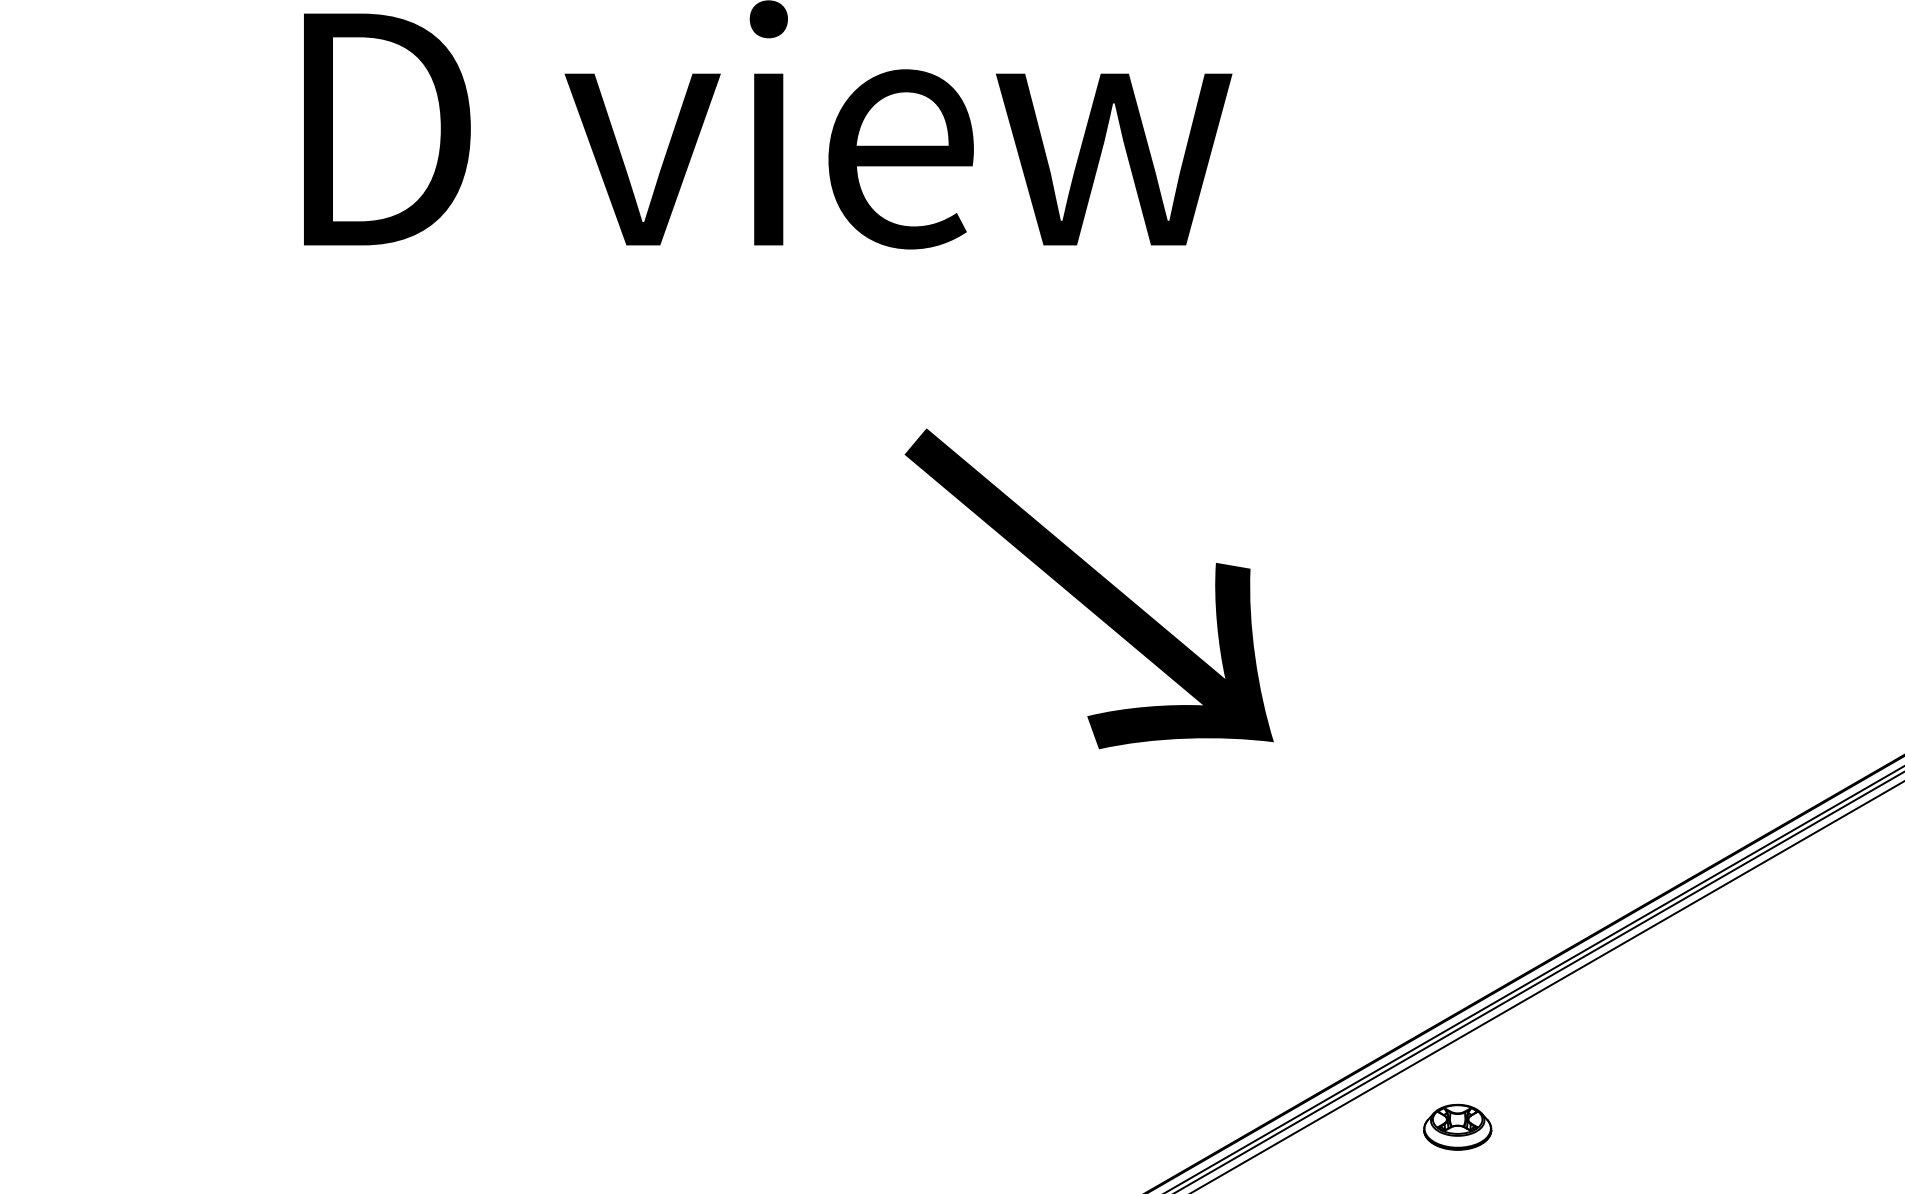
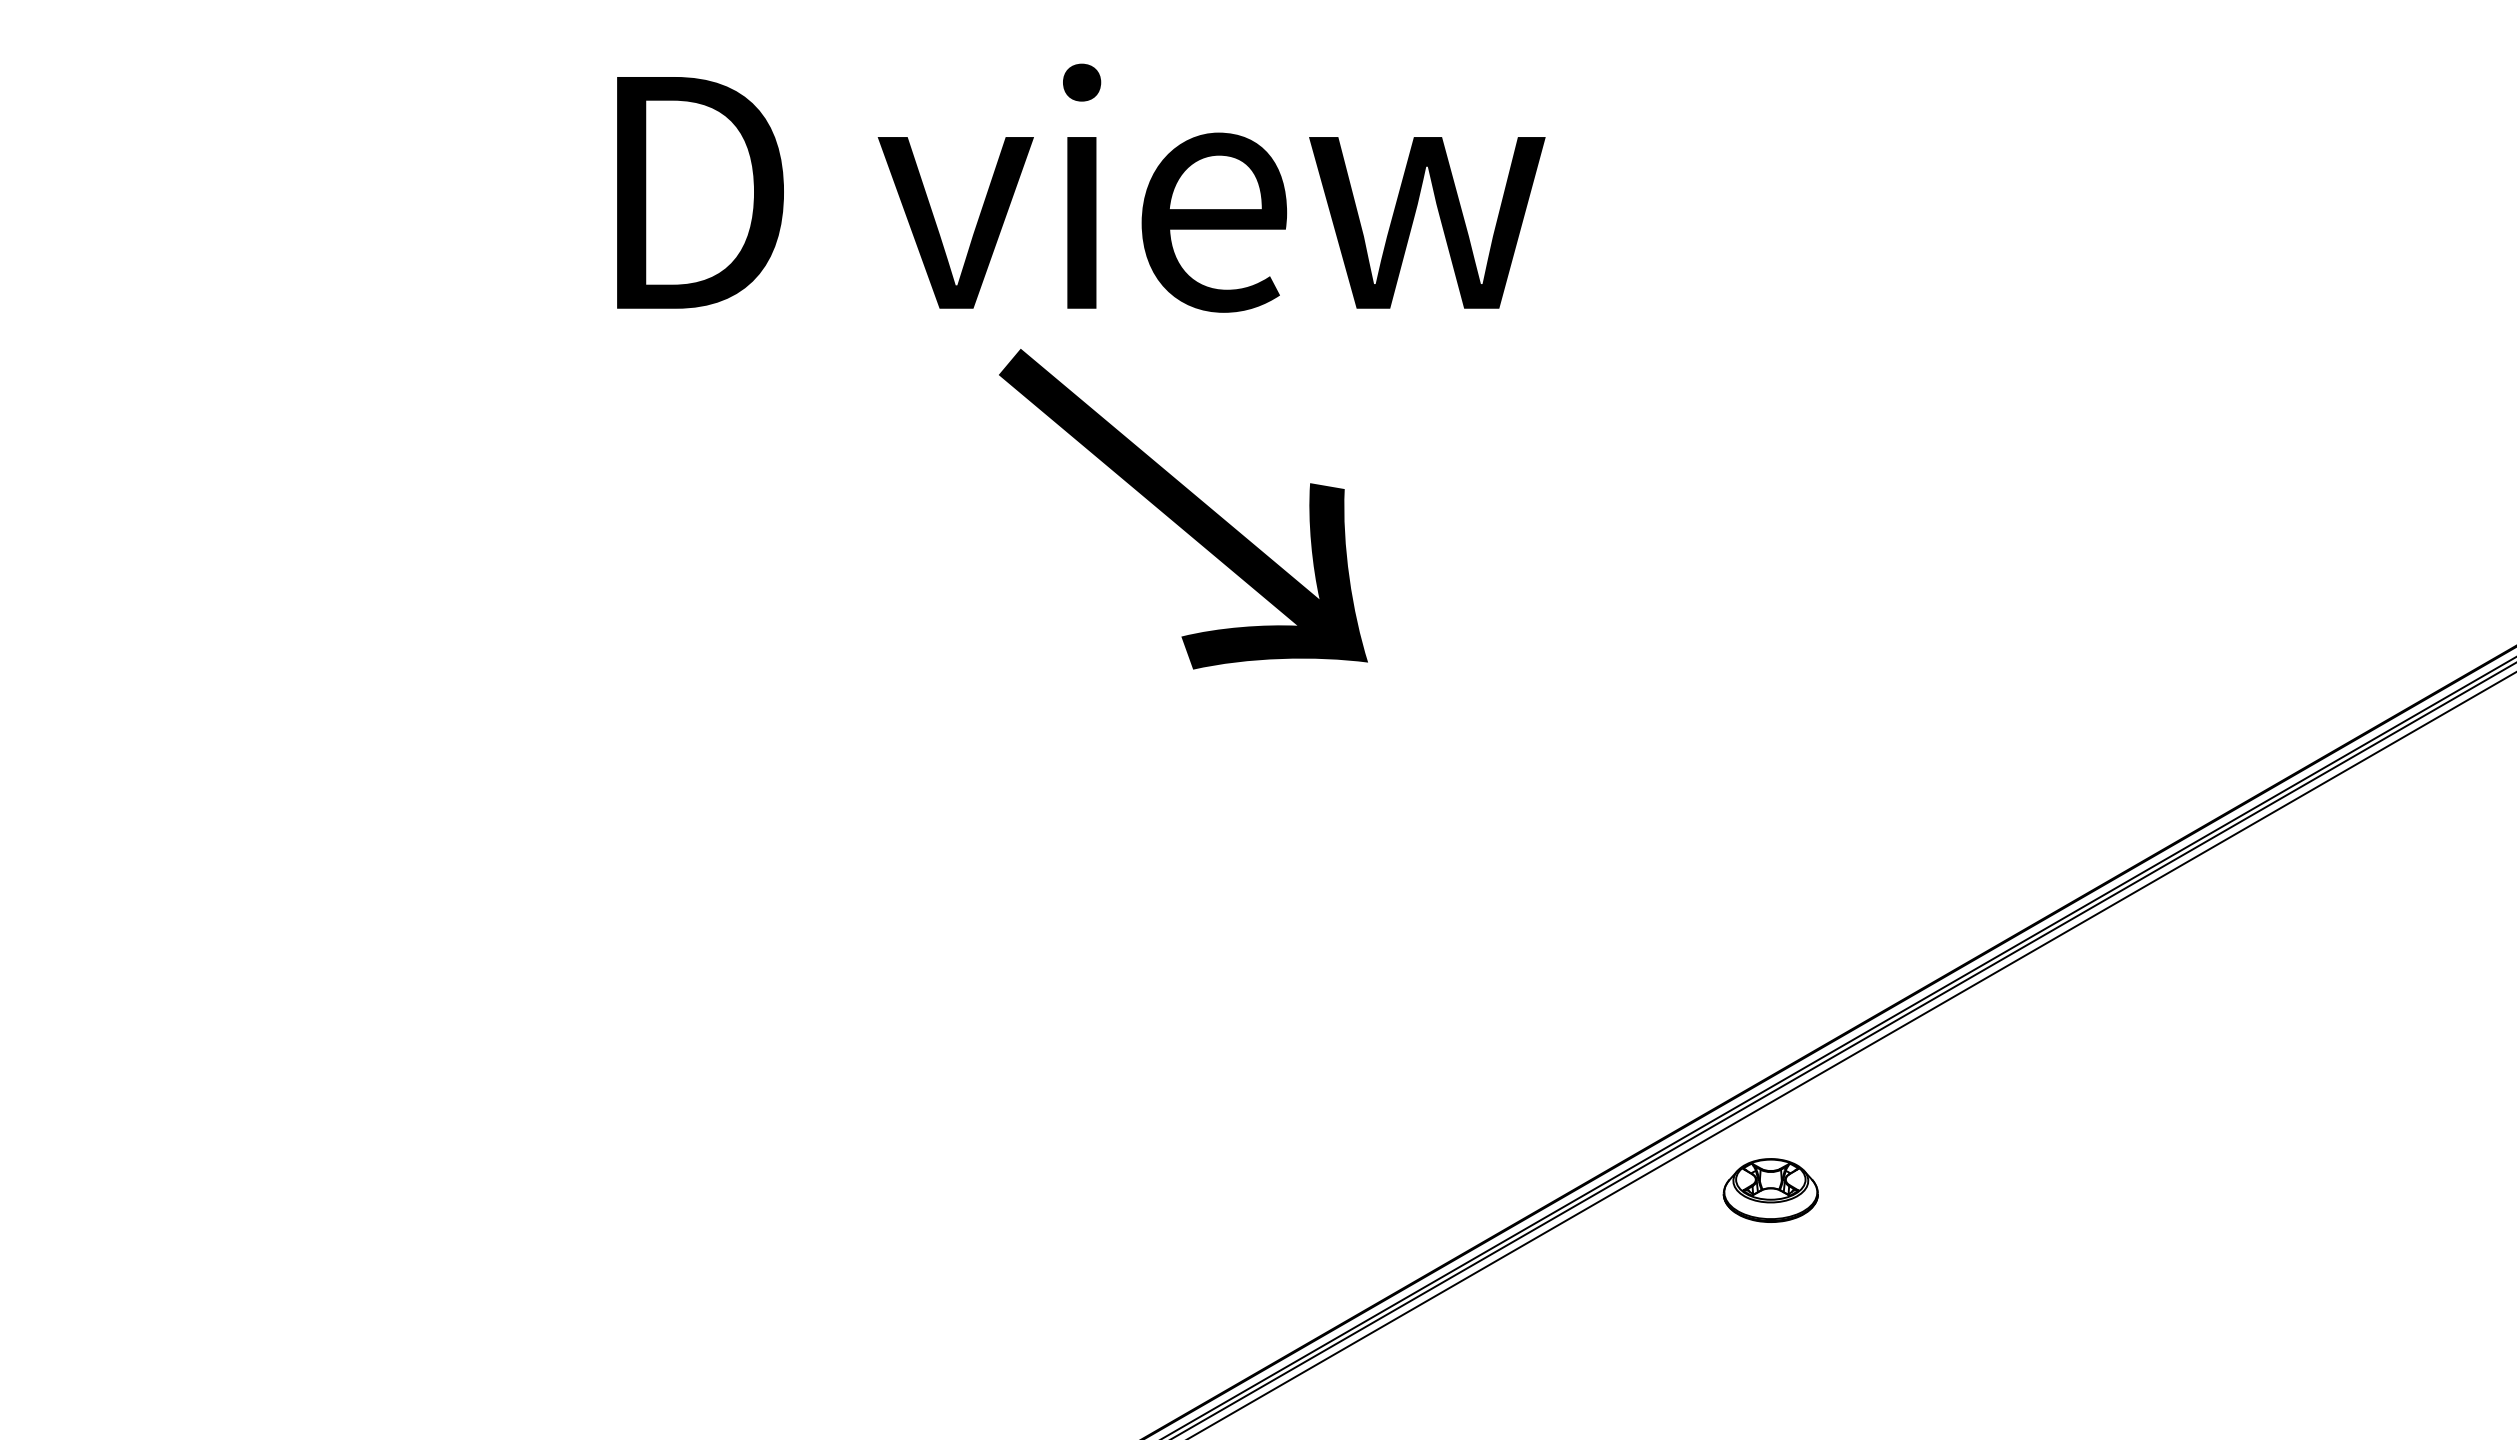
text: (1089, 589) -> (1183, 509), moved
part: (1457, 1127) -> (1770, 1190), size x1.4

